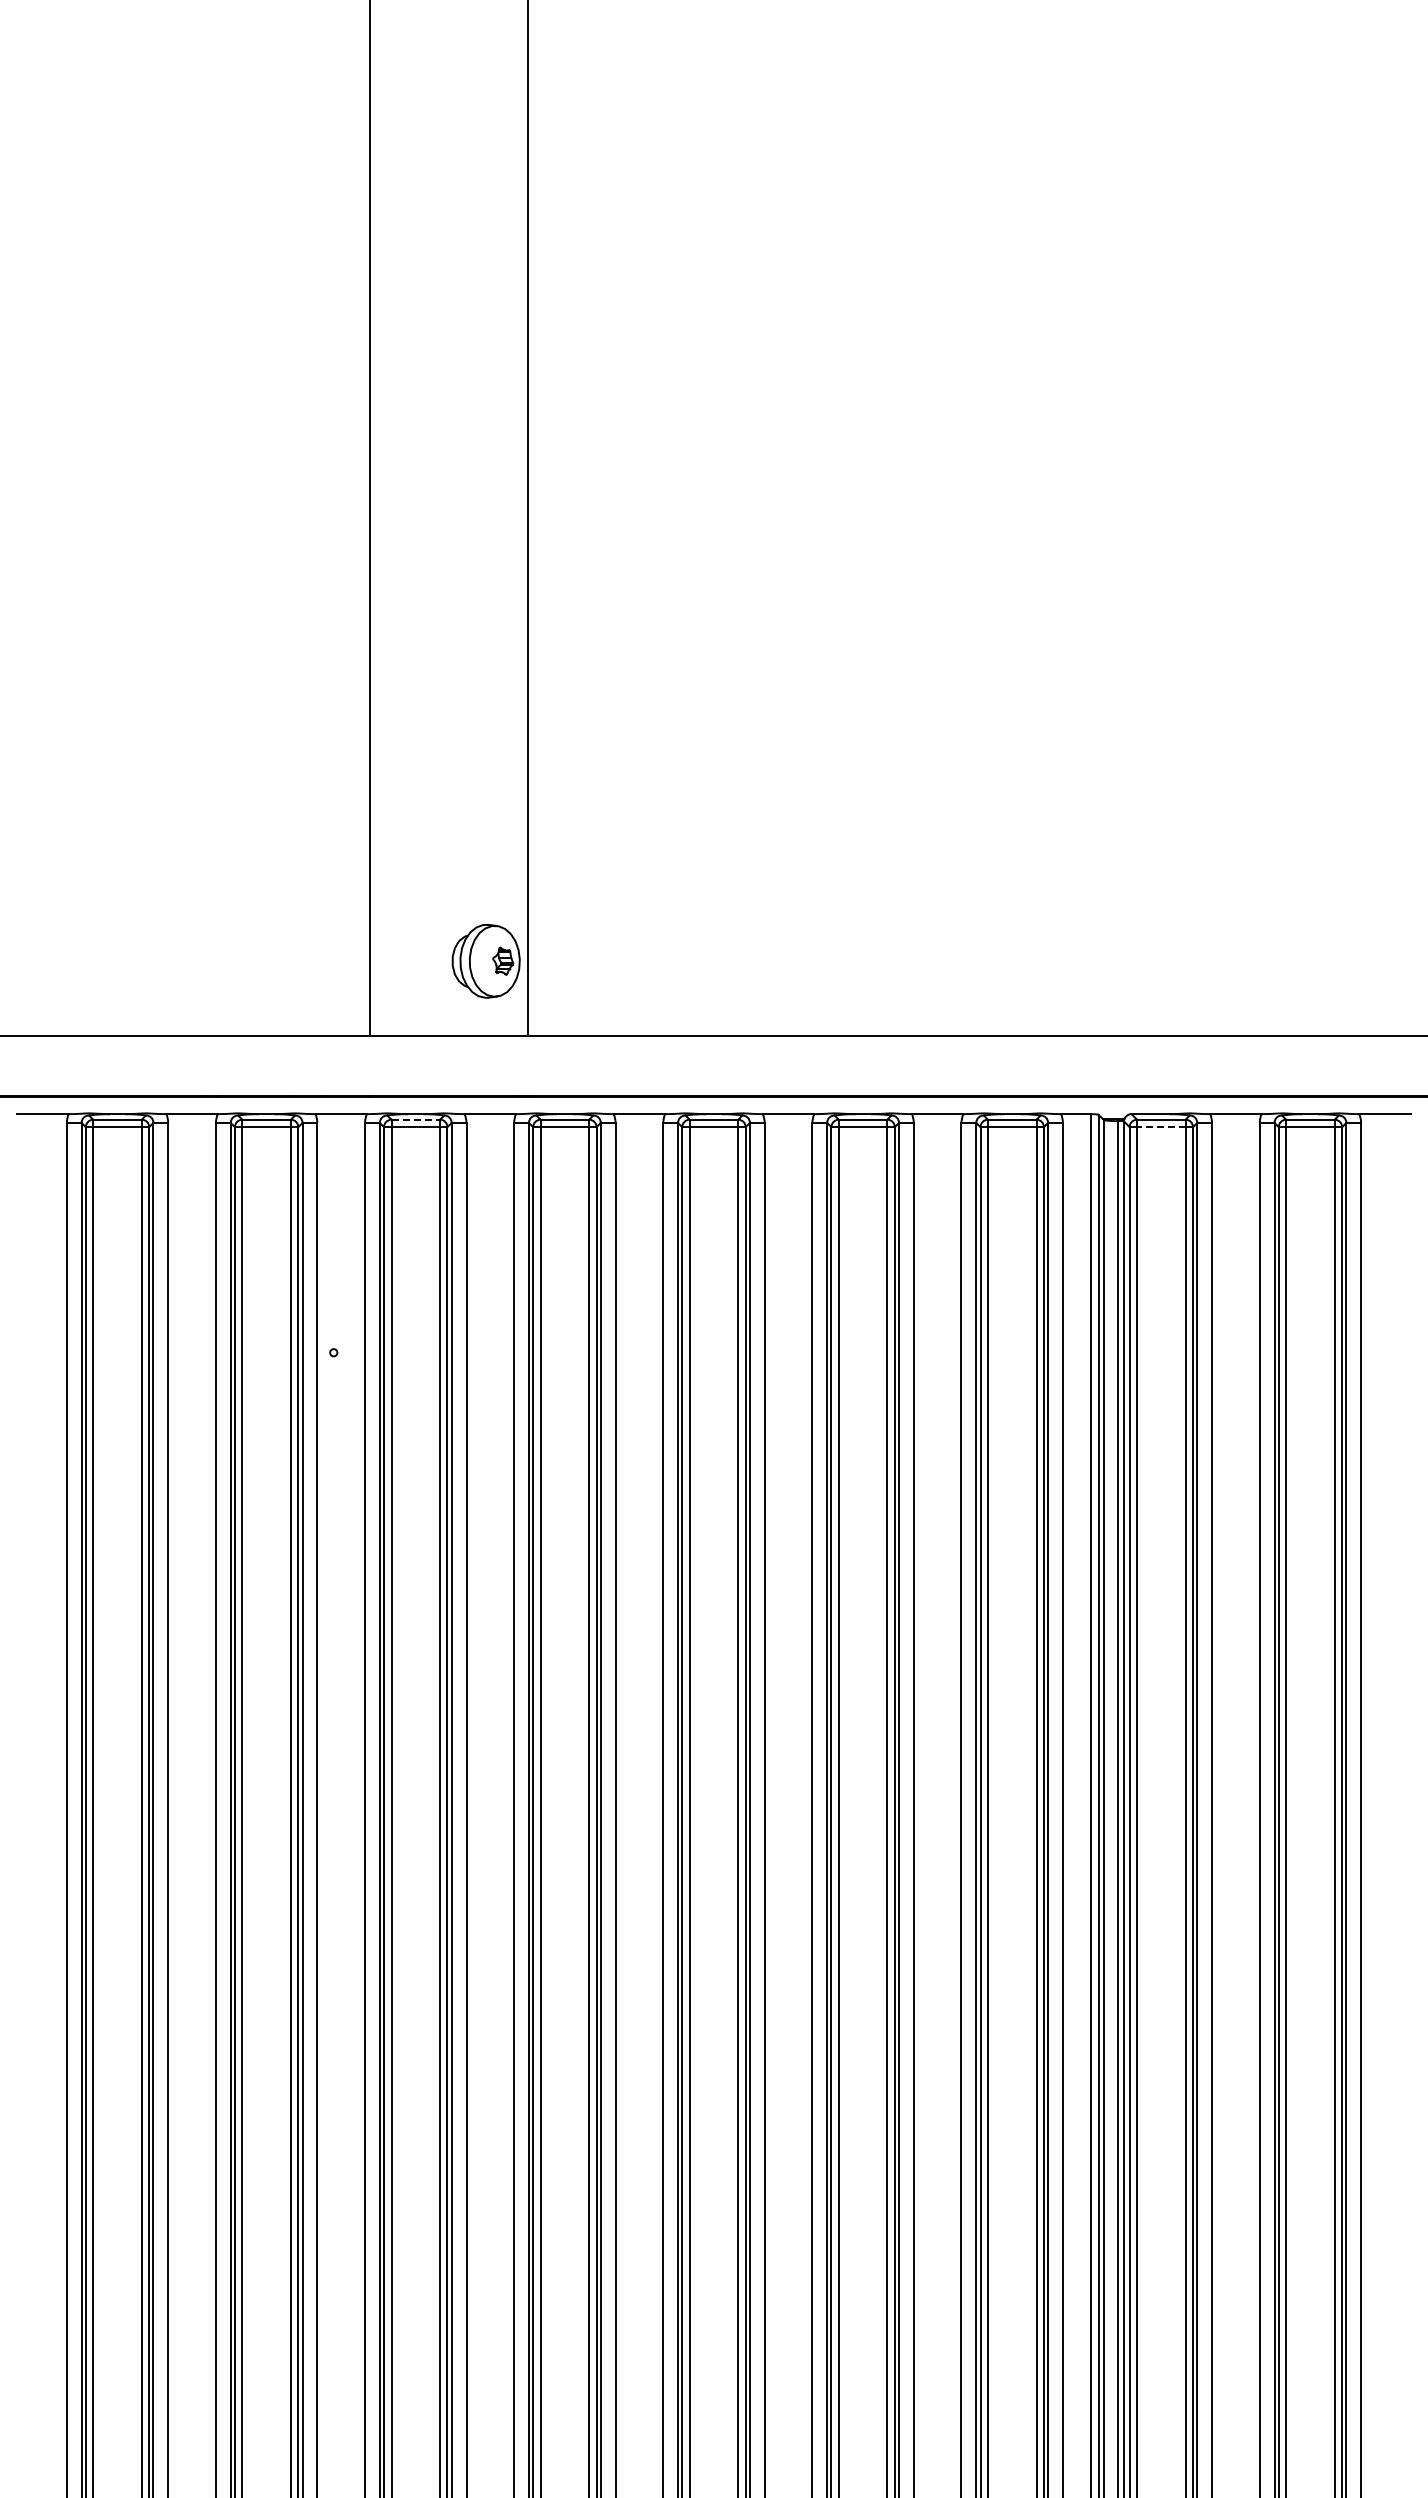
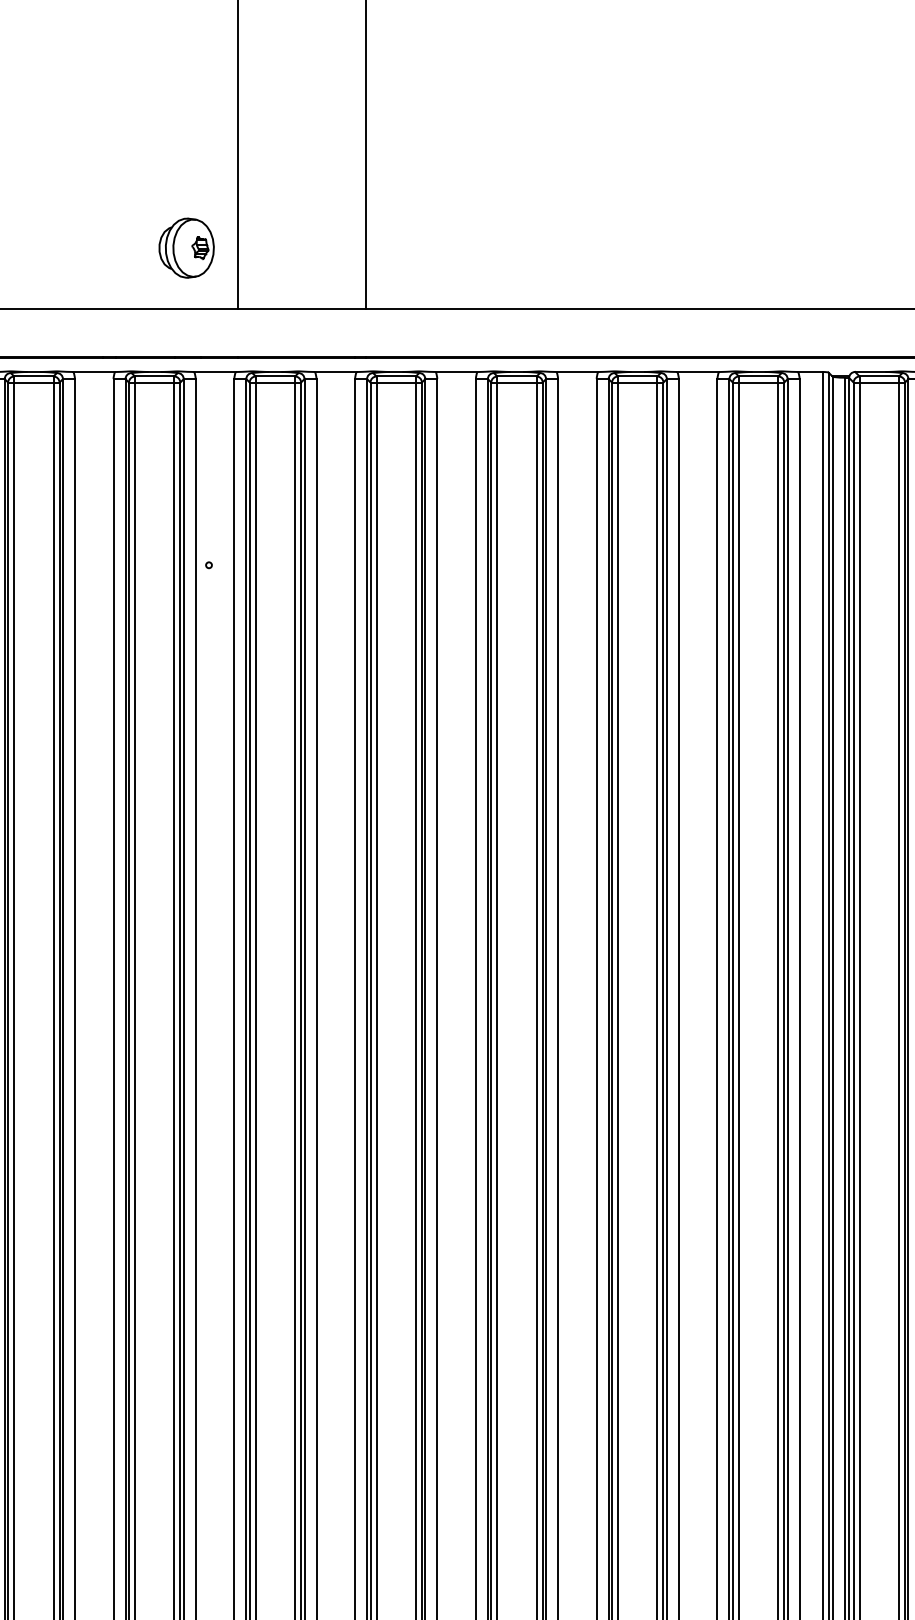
part: (485, 960) -> (186, 247), moved
line: (416, 1119) -> (276, 376), dashed -> solid
line: (1160, 1127) -> (878, 382), dashed -> solid

